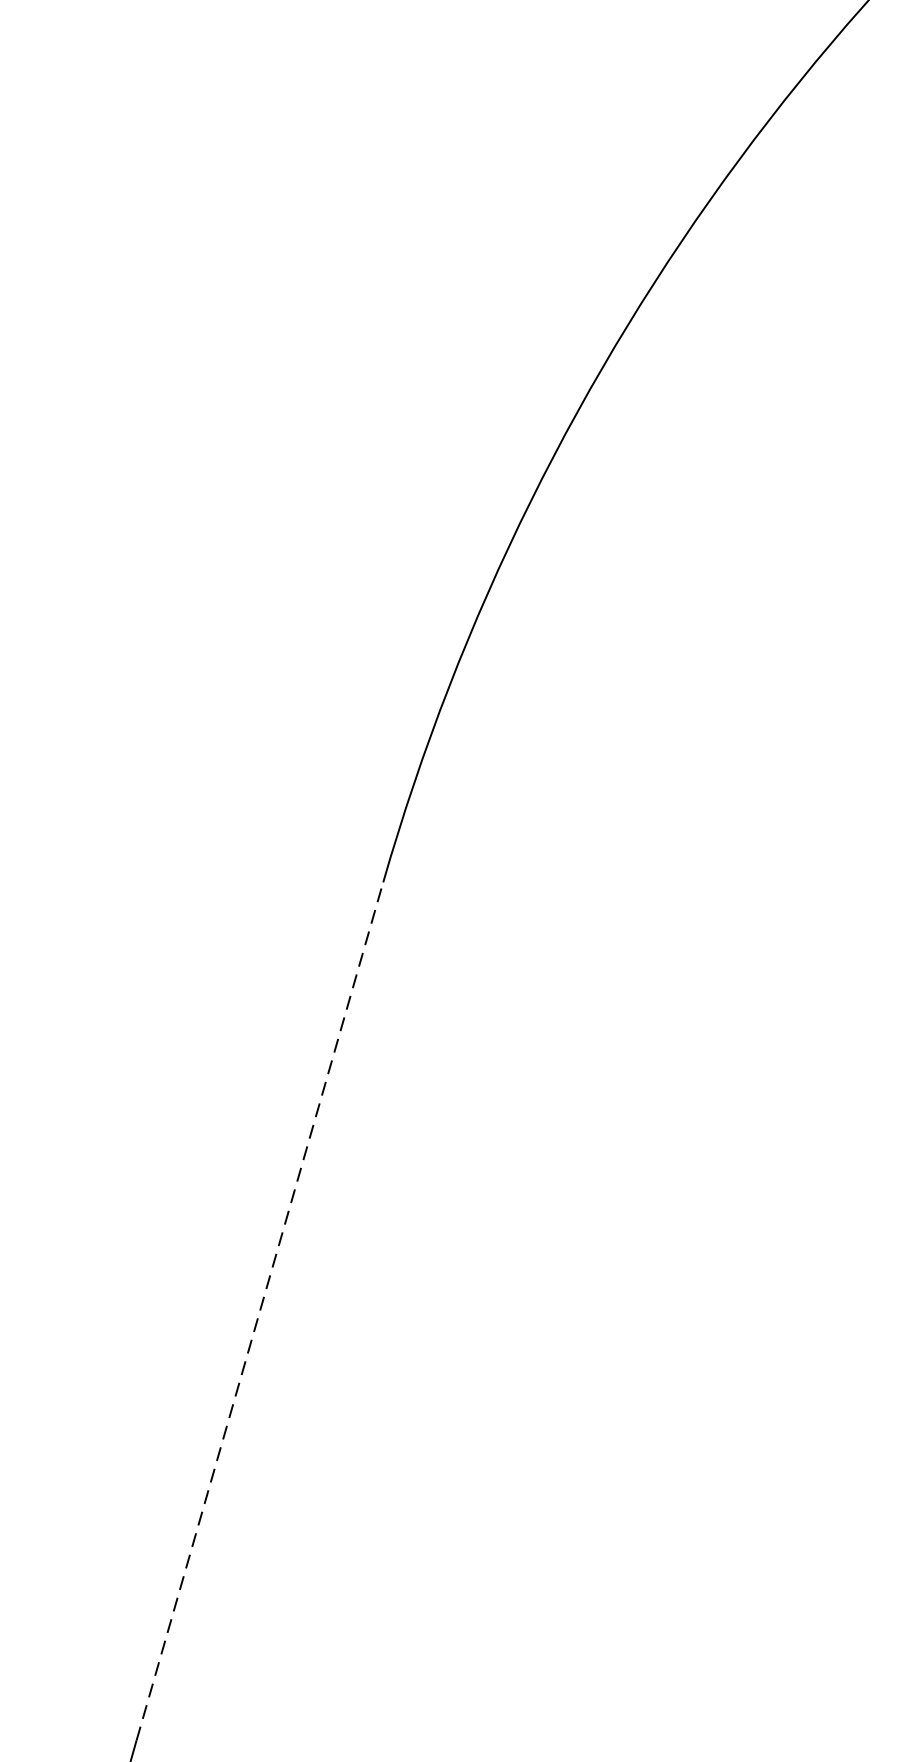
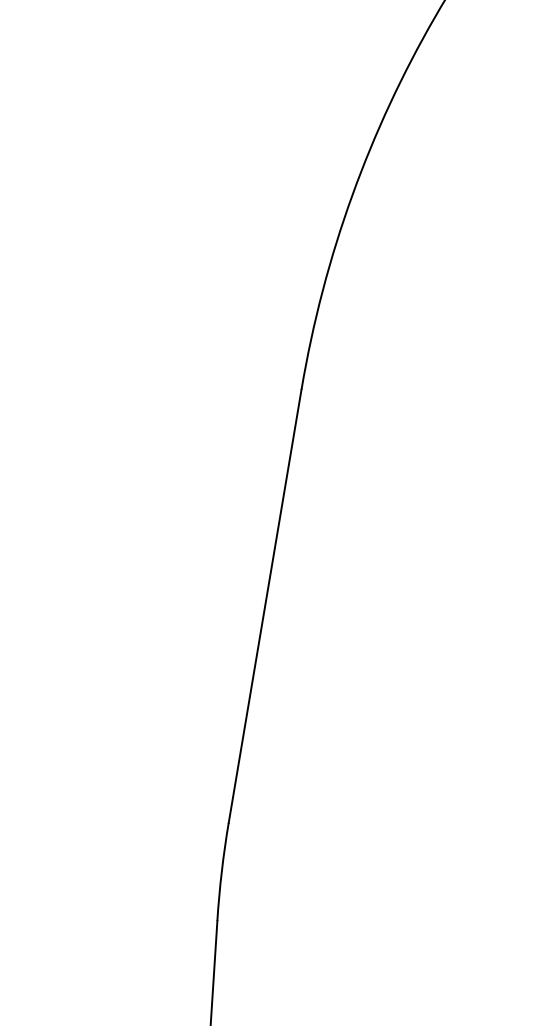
line: (260, 1311) -> (265, 606), dashed -> solid

